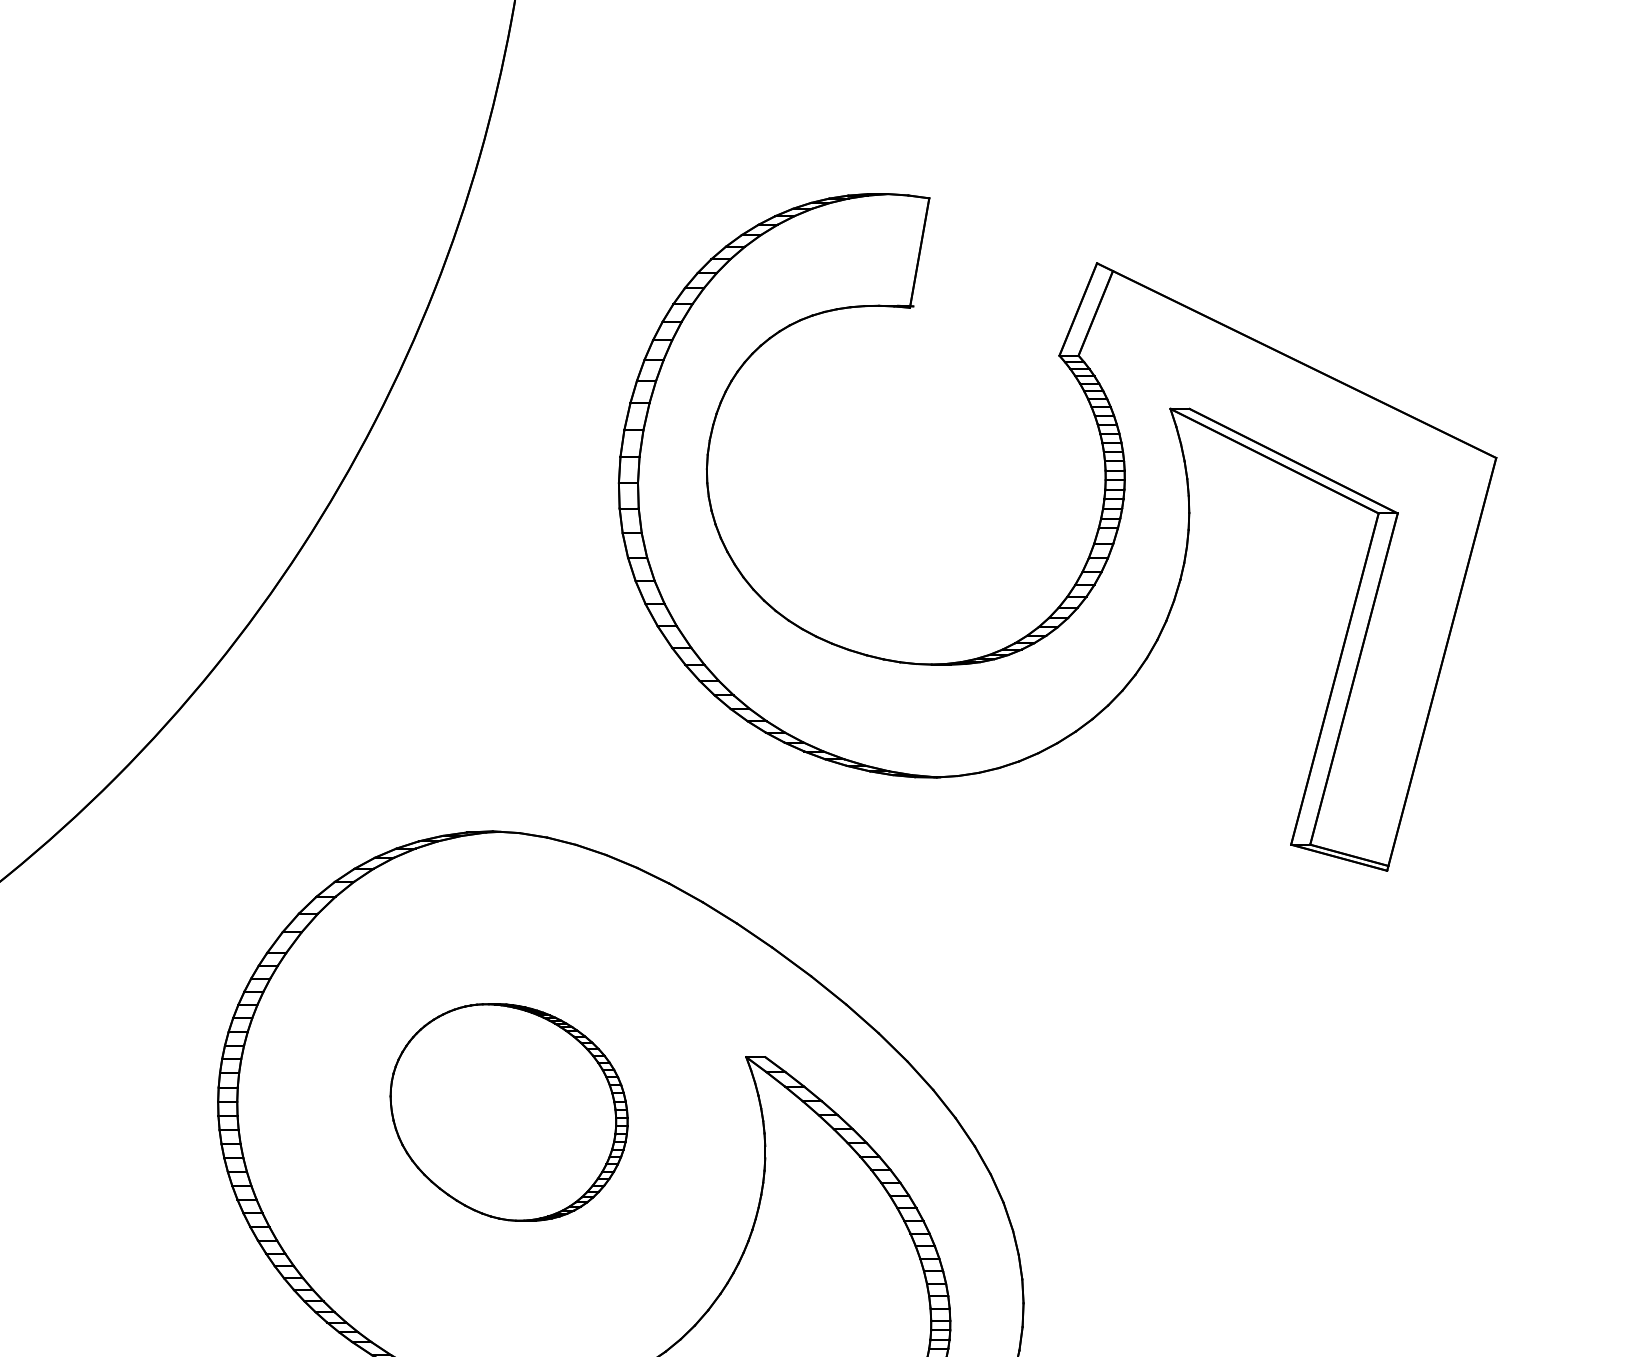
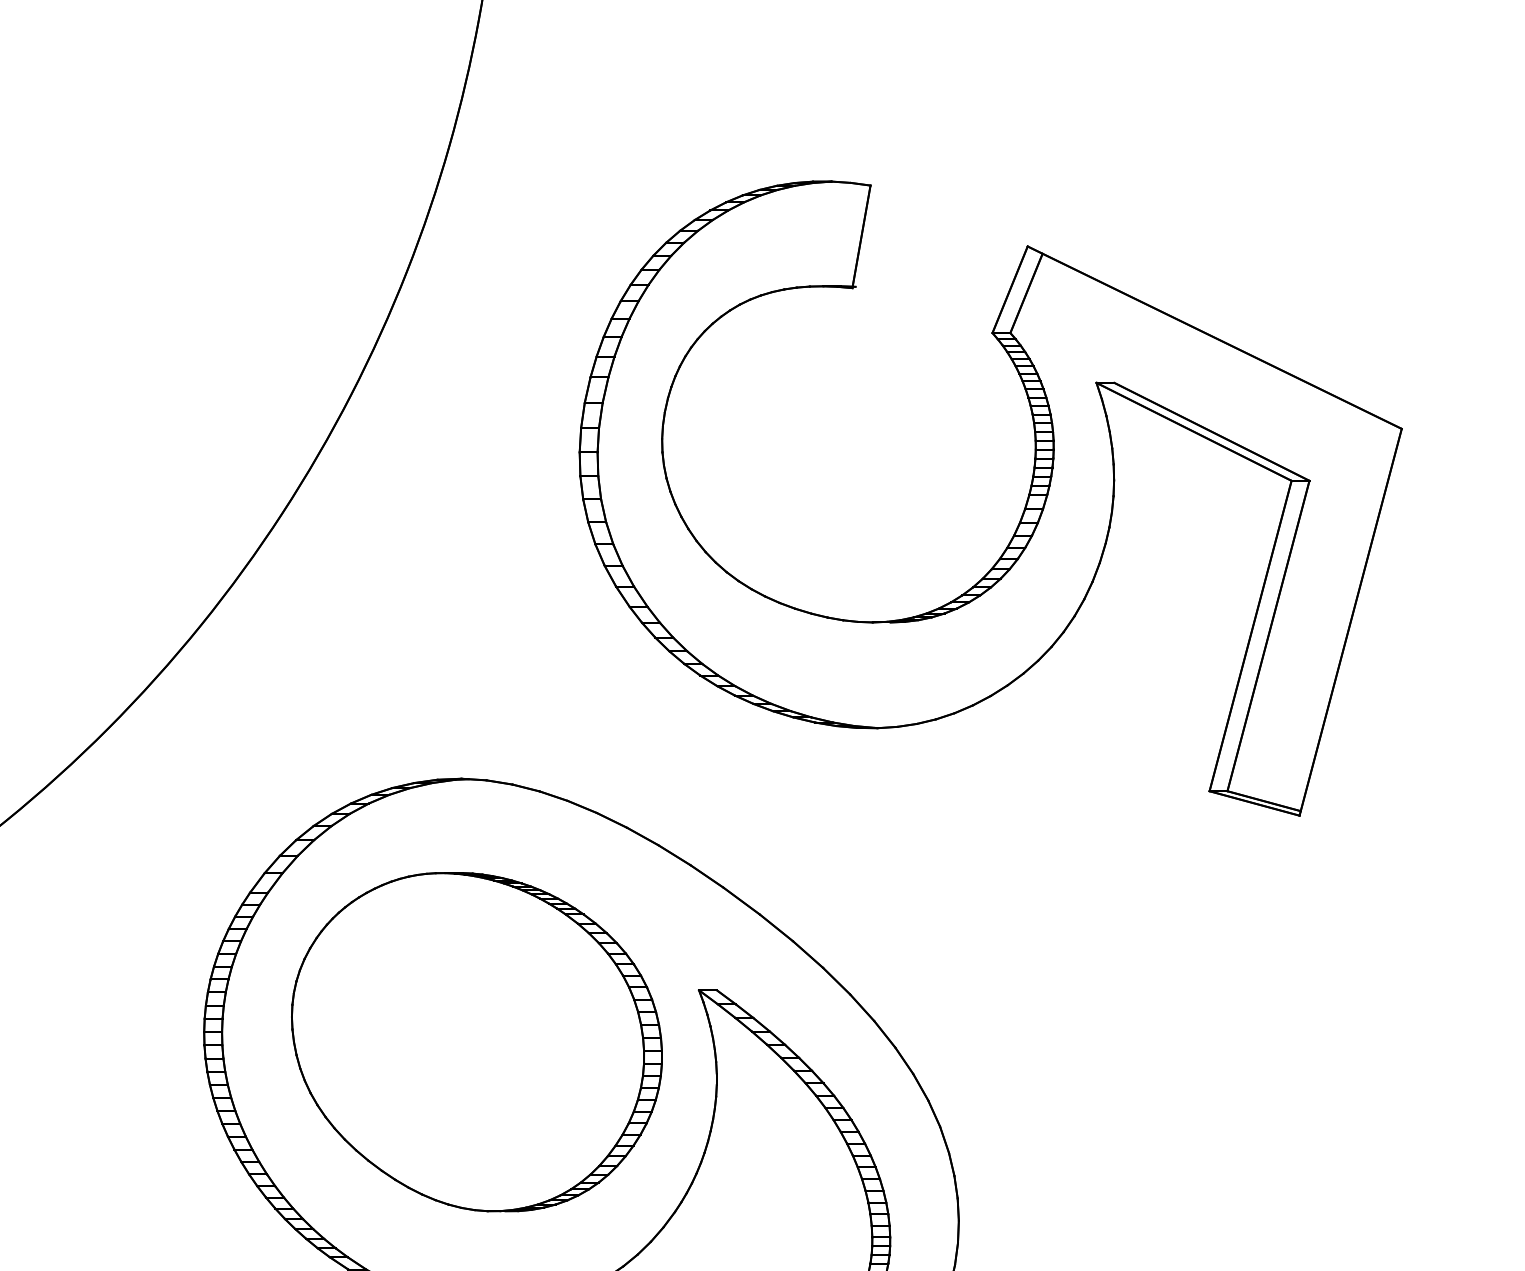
part: (508, 1112) -> (476, 1042), size x1.67

